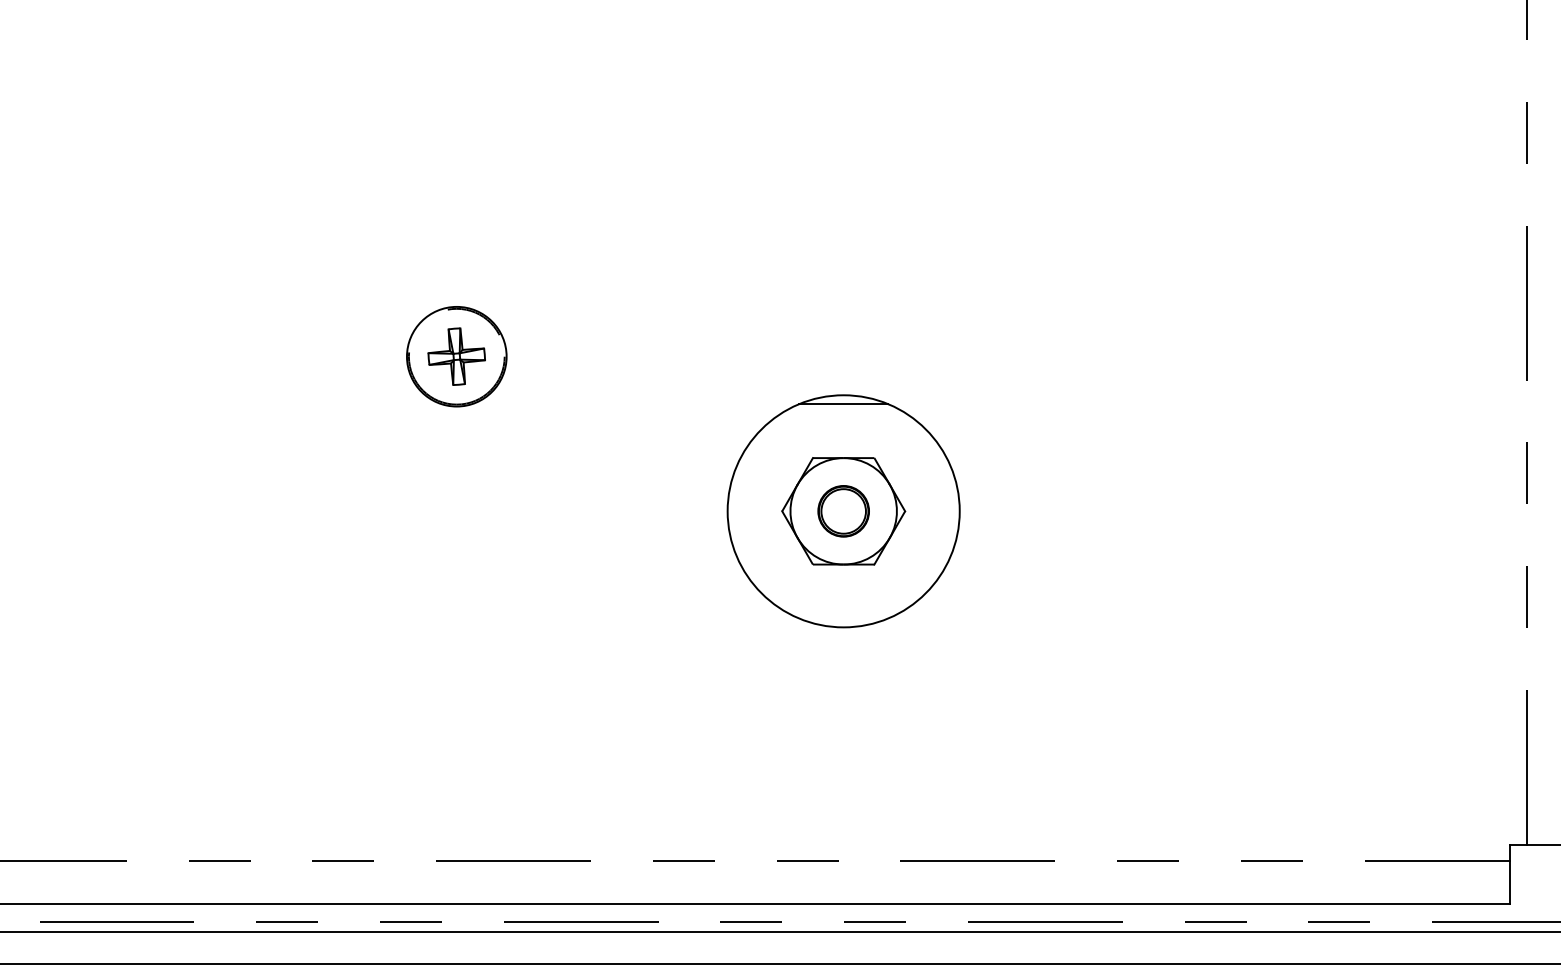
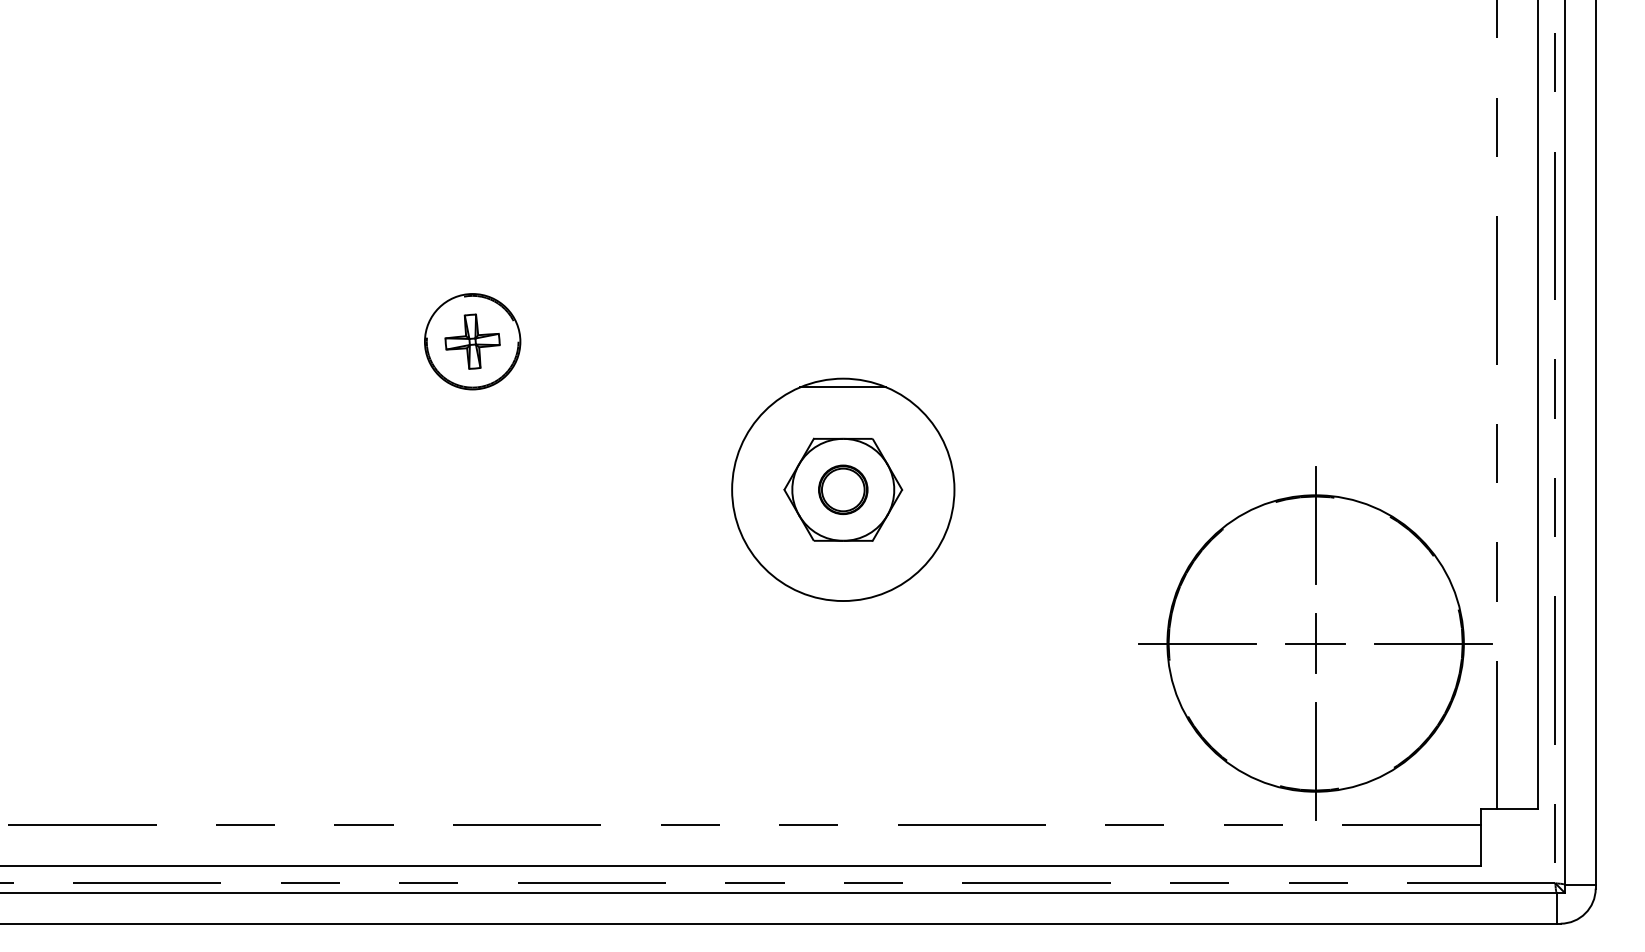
part: (1336, 671) -> (1315, 643), added

